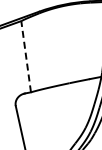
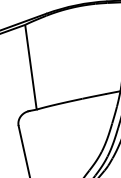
line: (26, 56) -> (31, 67), dashed -> solid

